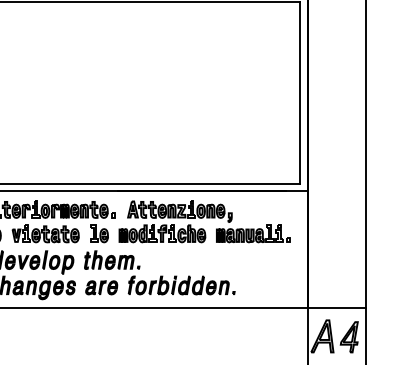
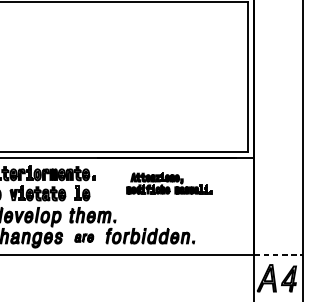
part: (204, 221) -> (169, 183), size x0.6
part: (101, 287) -> (84, 237), size x0.7
line: (337, 307) -> (279, 254), solid -> dashed

